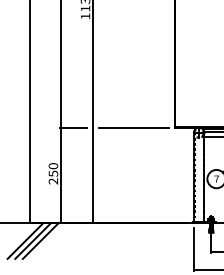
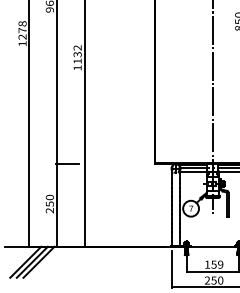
line: (133, 128) -> (119, 164), removed

